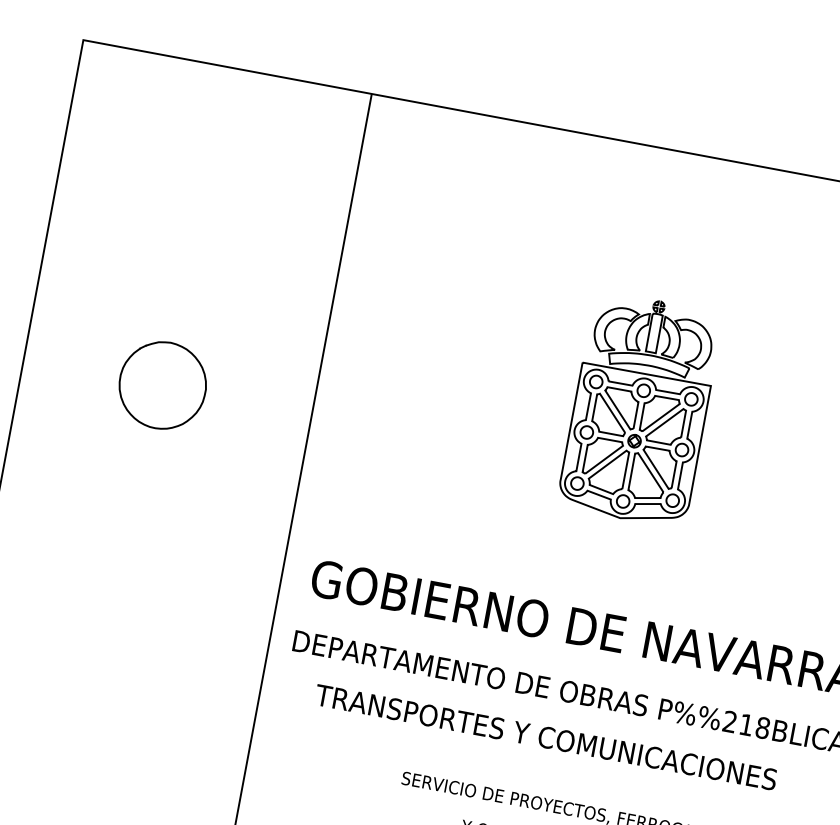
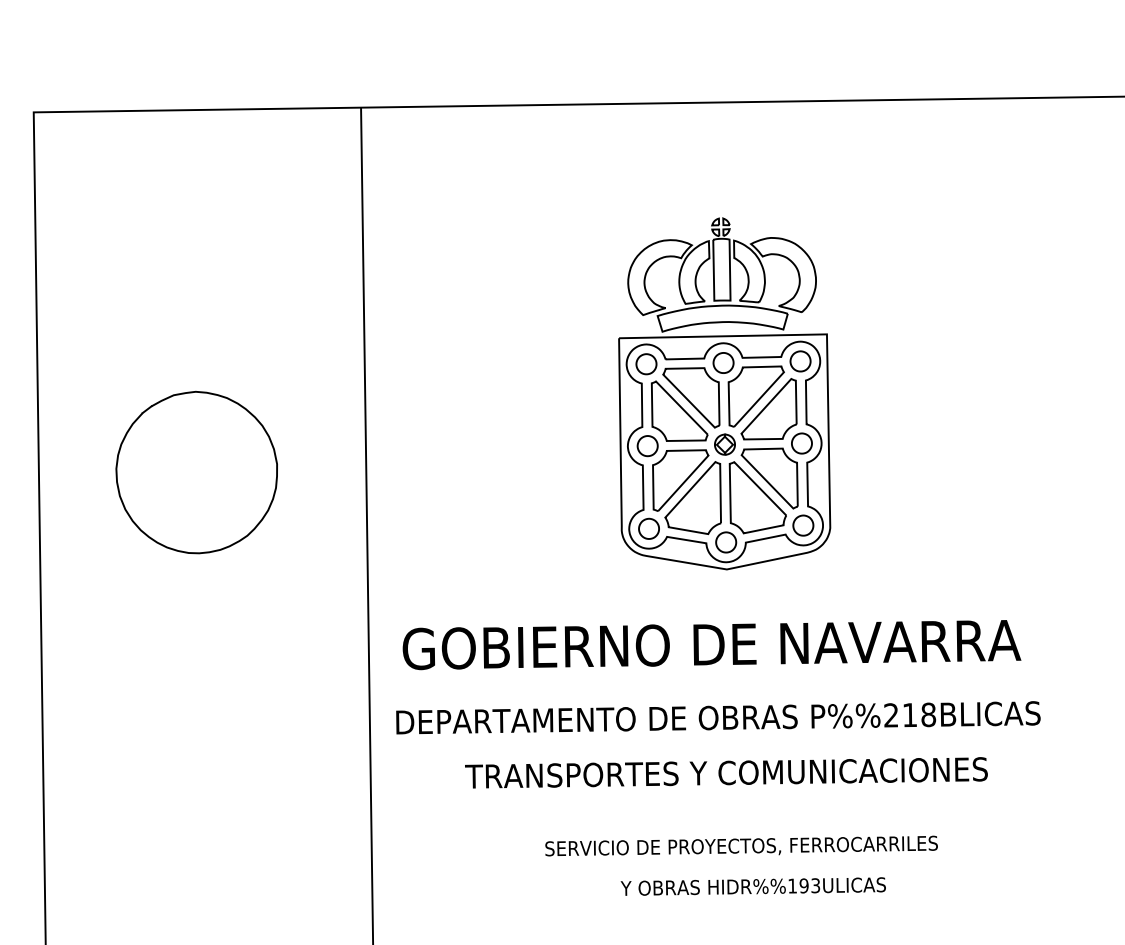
part: (162, 385) -> (196, 472), size x1.67
part: (640, 409) -> (724, 393), size x1.43
text: (546, 737) -> (726, 772), moved

